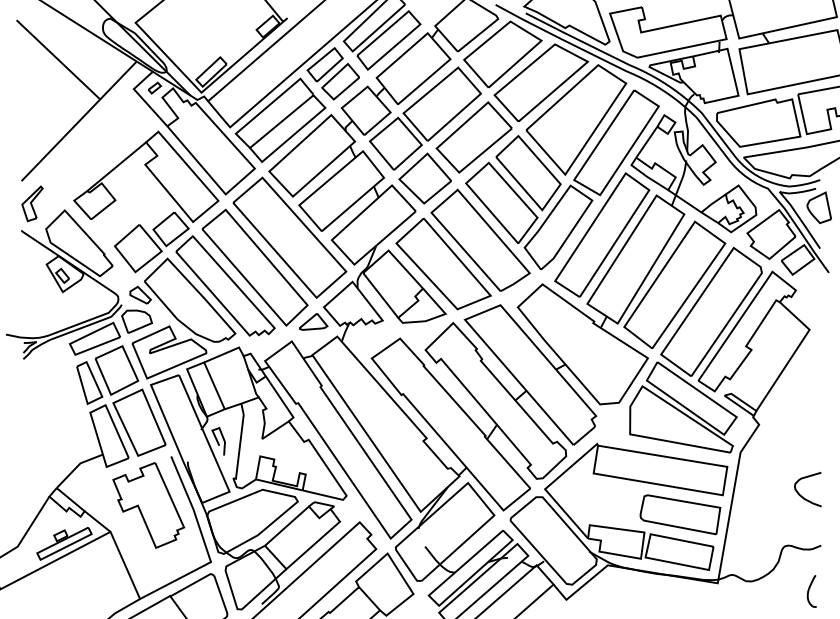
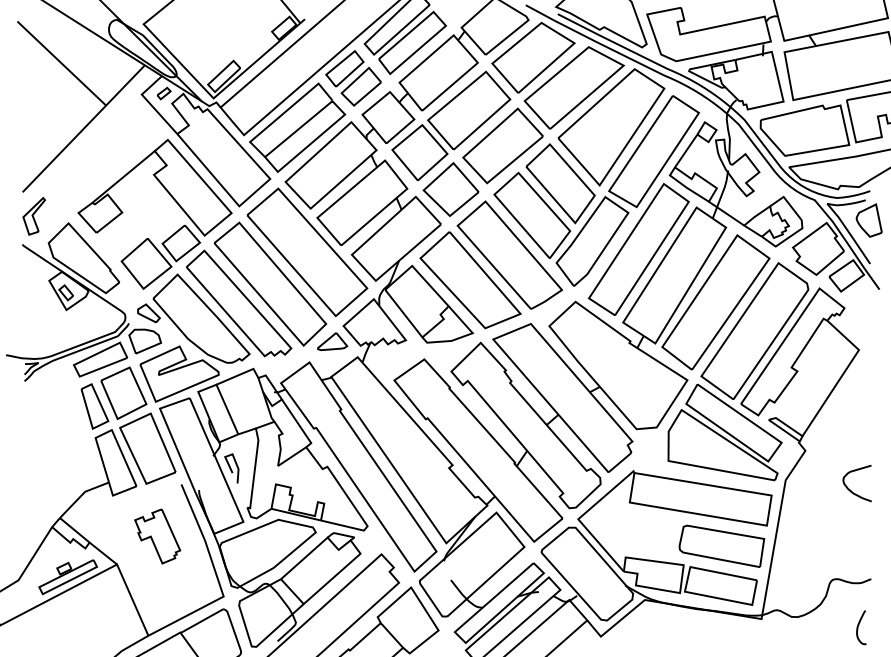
curve: (803, 496) -> (852, 490), moved
part: (148, 505) -> (157, 536), size x0.6

